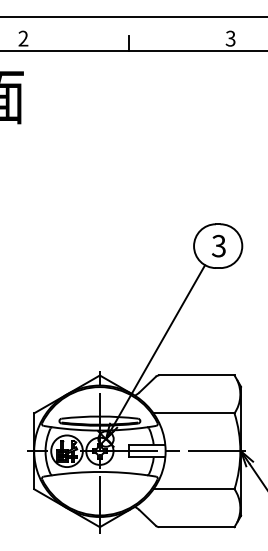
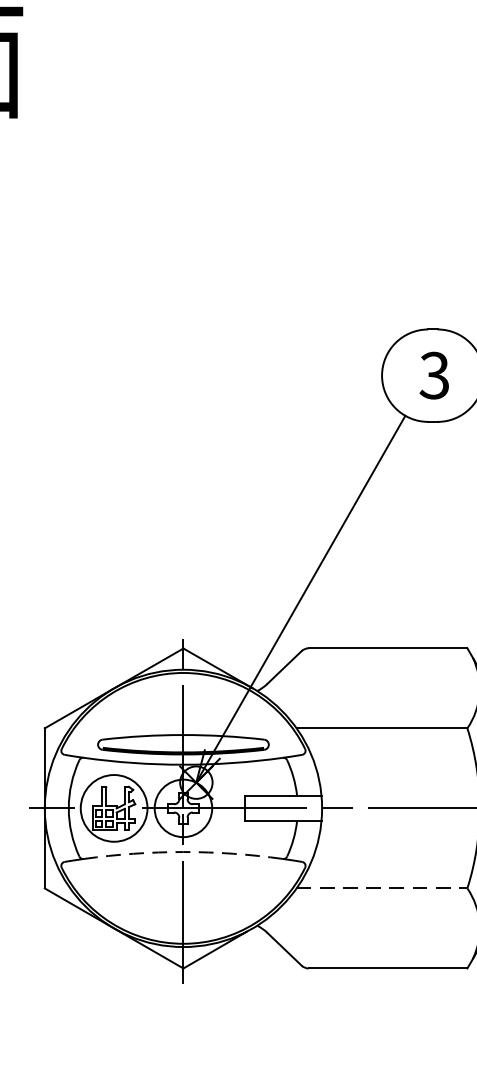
arc: (99, 471) -> (182, 851), solid -> dashed
line: (194, 489) -> (383, 889), solid -> dashed

